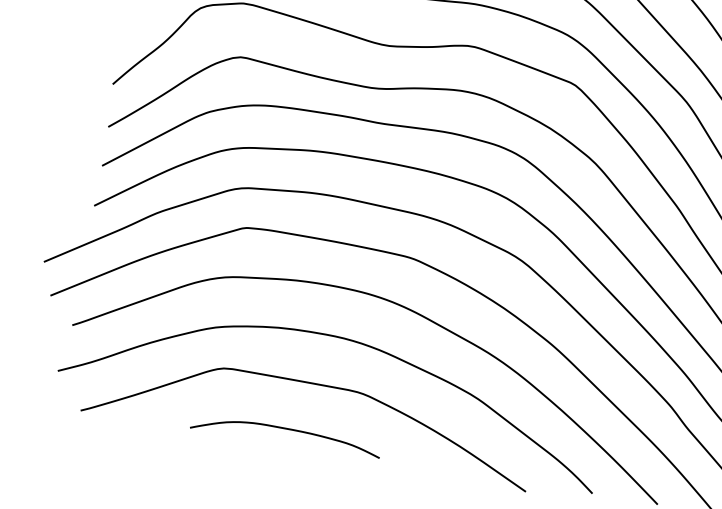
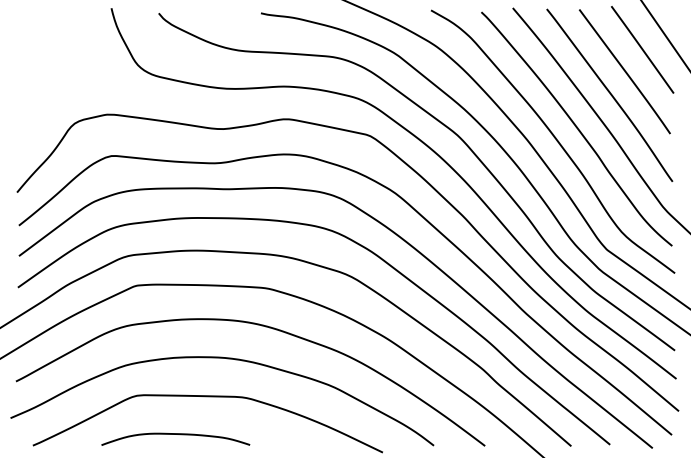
curve: (286, 429) -> (175, 434), moved

